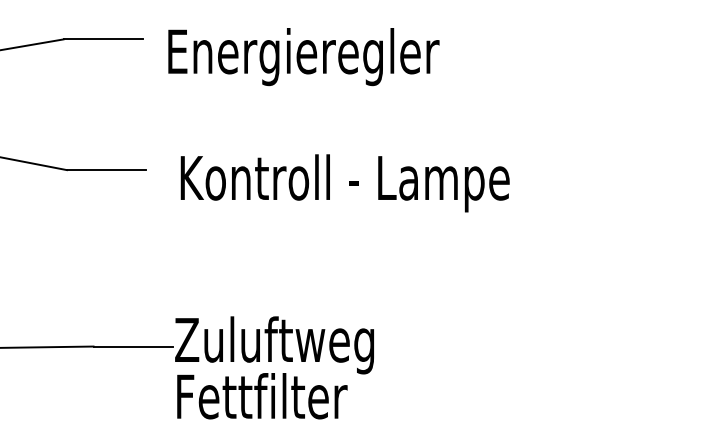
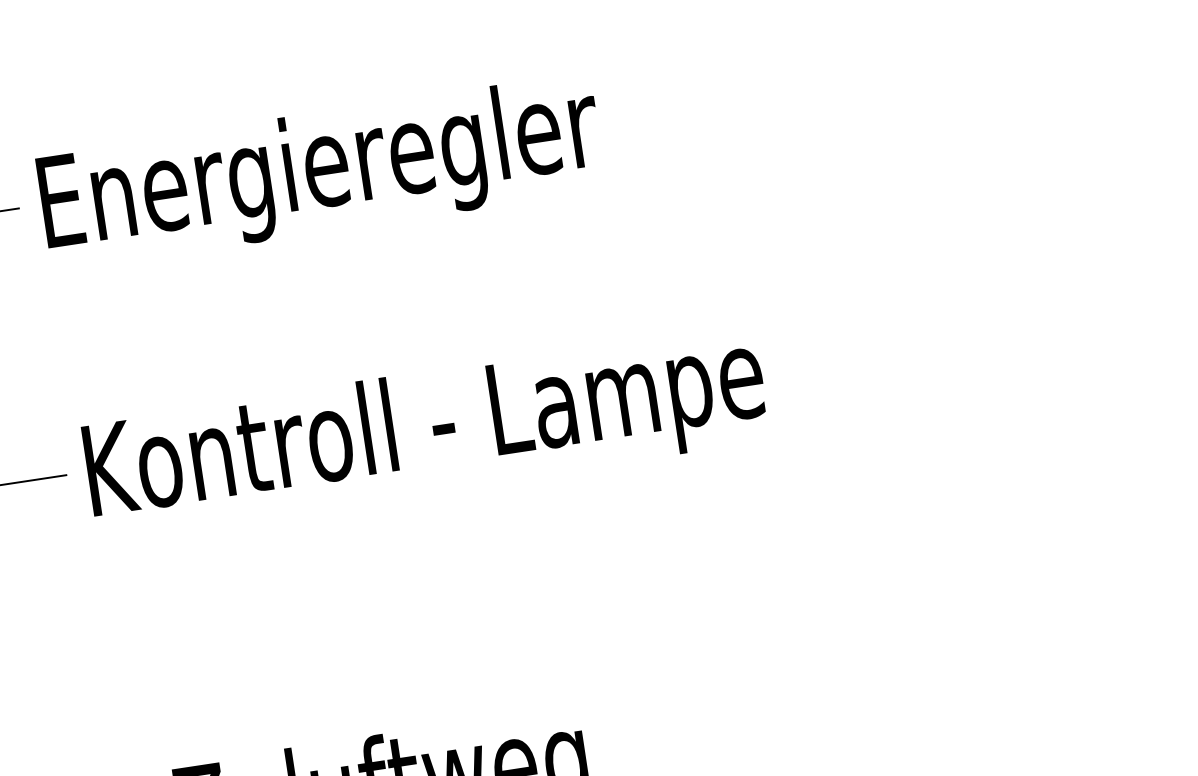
text: (303, 57) -> (320, 173), moved
text: (344, 183) -> (424, 432), moved

